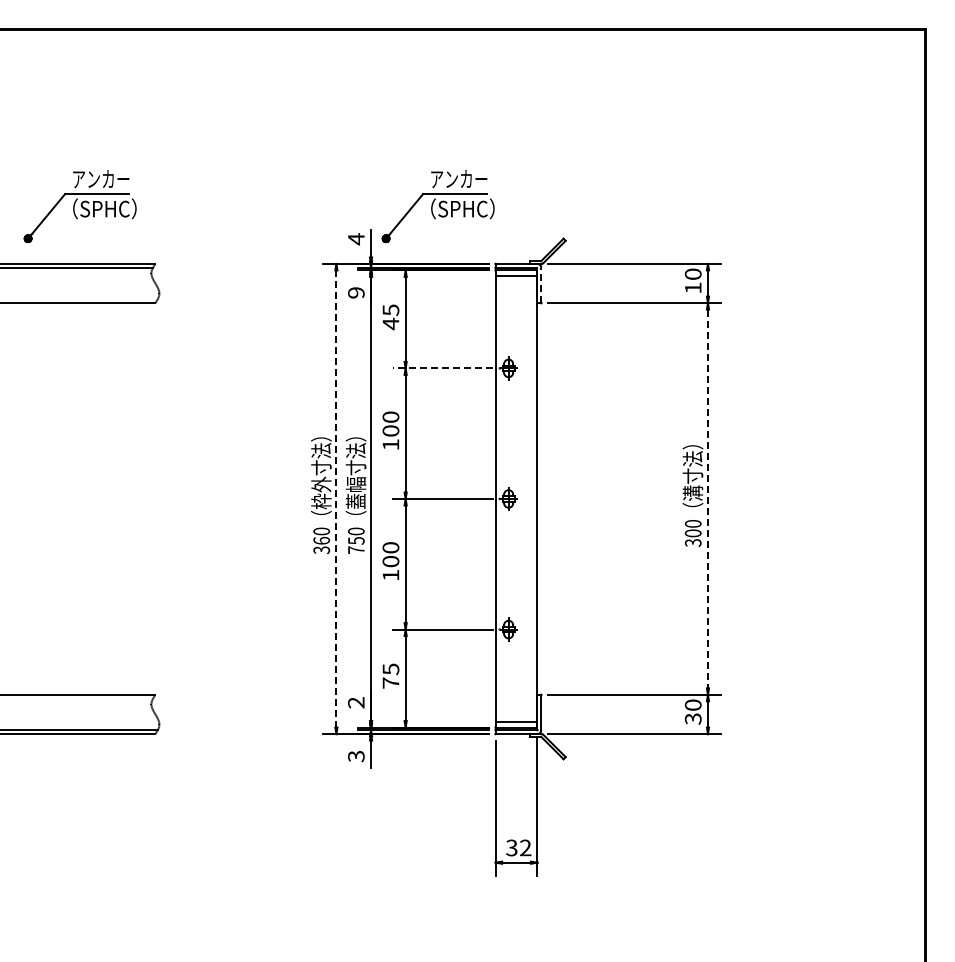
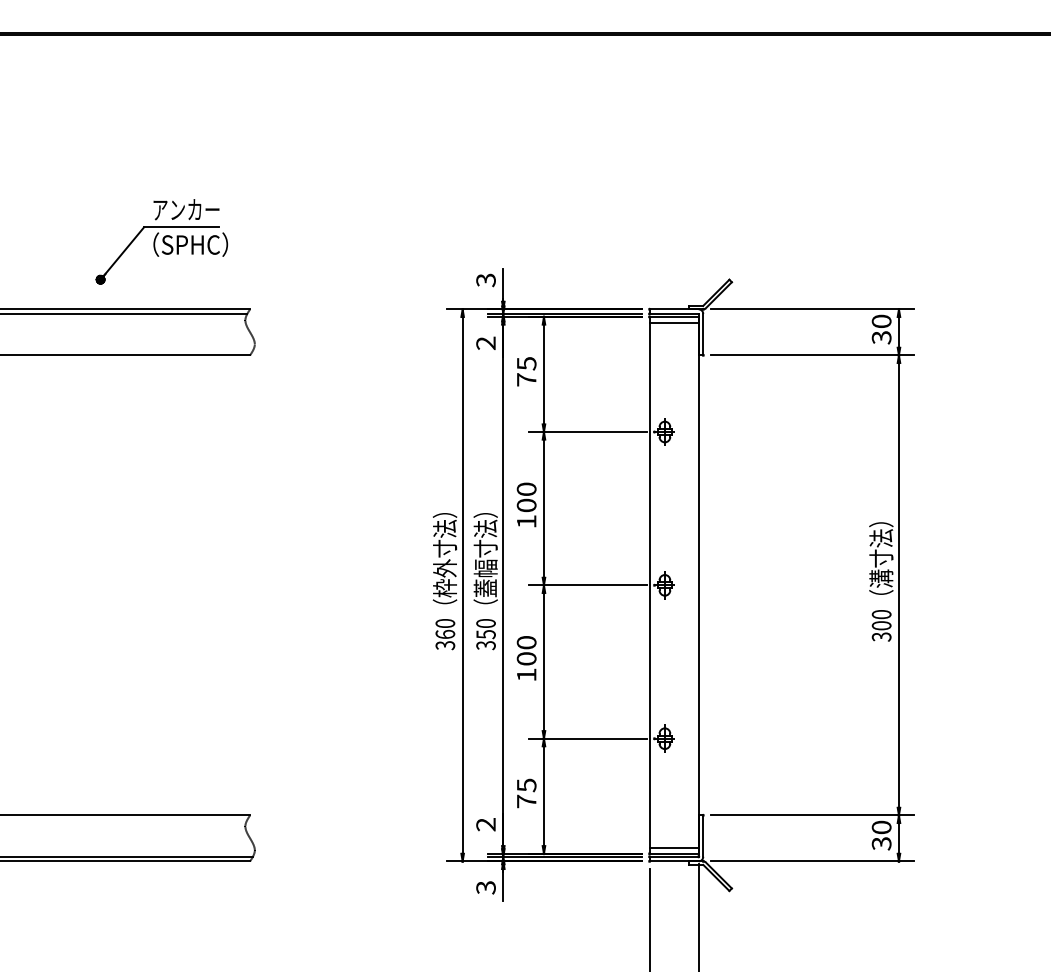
part: (437, 206) -> (581, 241), removed
text: (356, 239) -> (486, 280), 4 -> 3
line: (541, 285) -> (703, 334), dashed -> solid
text: (692, 287) -> (880, 337), 10 -> 30
text: (356, 292) -> (486, 342), 9 -> 2
text: (390, 323) -> (526, 379), 45 -> 75
line: (442, 368) -> (587, 432), dashed -> solid
line: (336, 498) -> (462, 584), dashed -> solid
line: (707, 499) -> (898, 585), dashed -> solid
text: (356, 550) -> (486, 645), 750 -> 350

